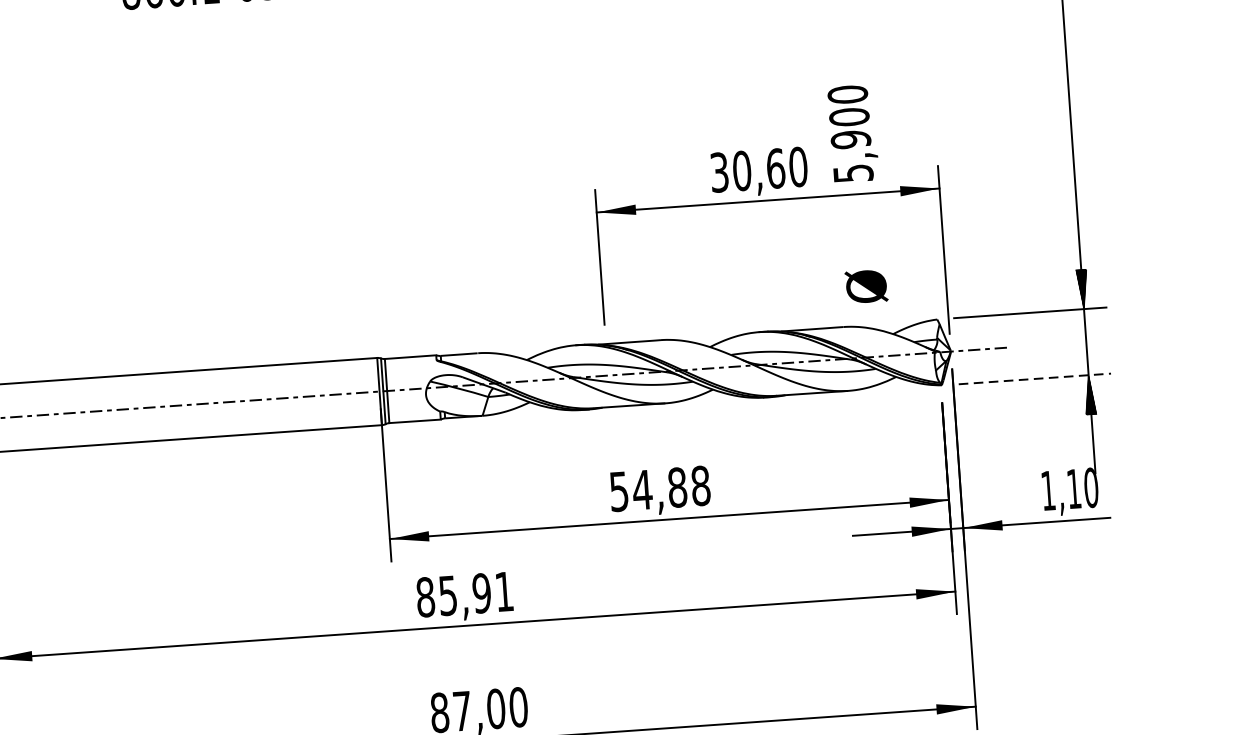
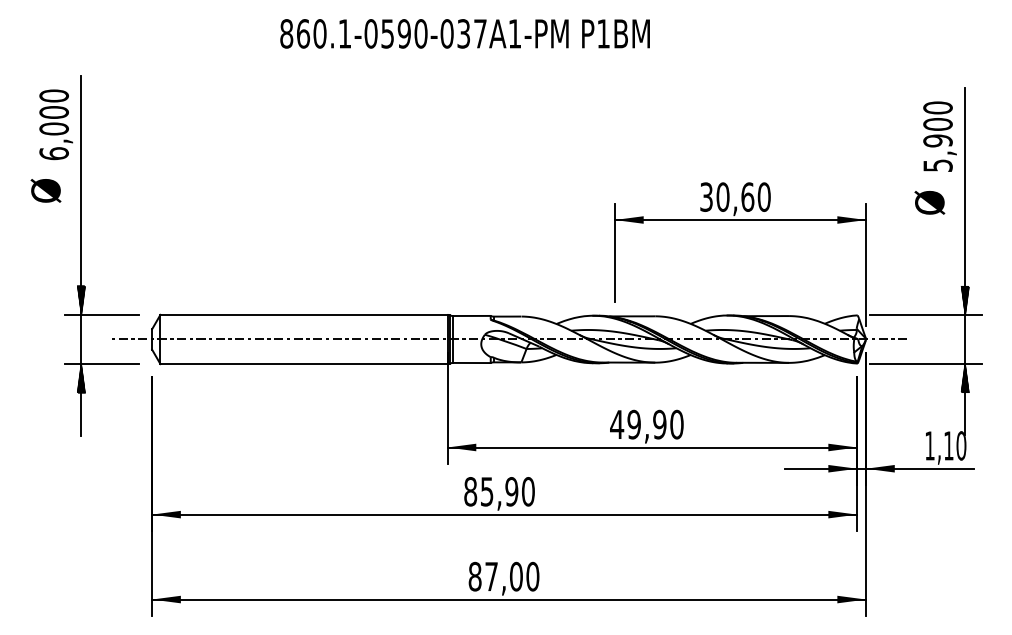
text: (852, 133) -> (939, 136), moved
text: (866, 286) -> (929, 202), moved
line: (1034, 378) -> (925, 363), dashed -> solid
text: (659, 488) -> (646, 424), 54,88 -> 49,90
text: (504, 591) -> (528, 491), 85,91 -> 85,90

